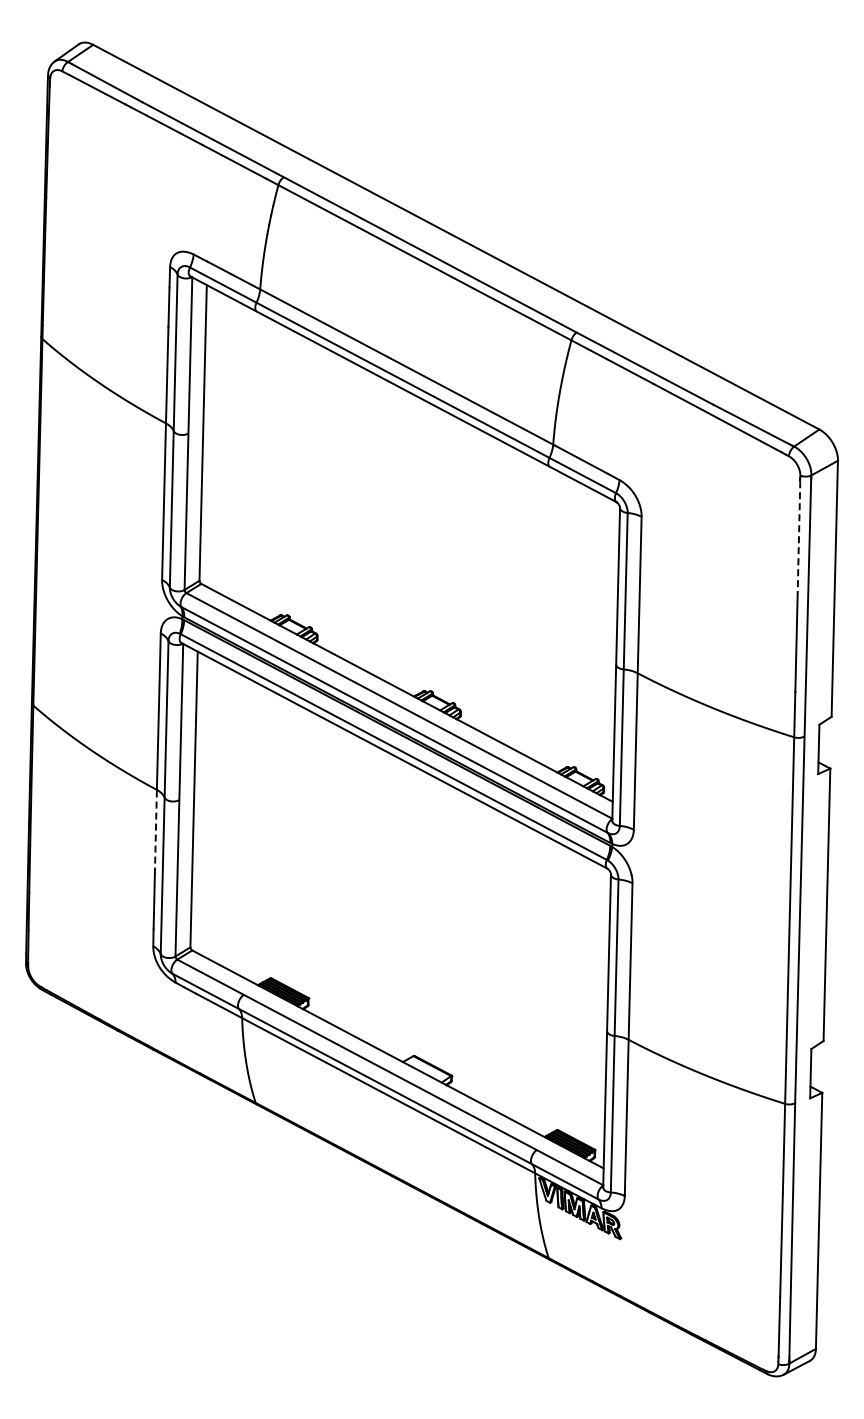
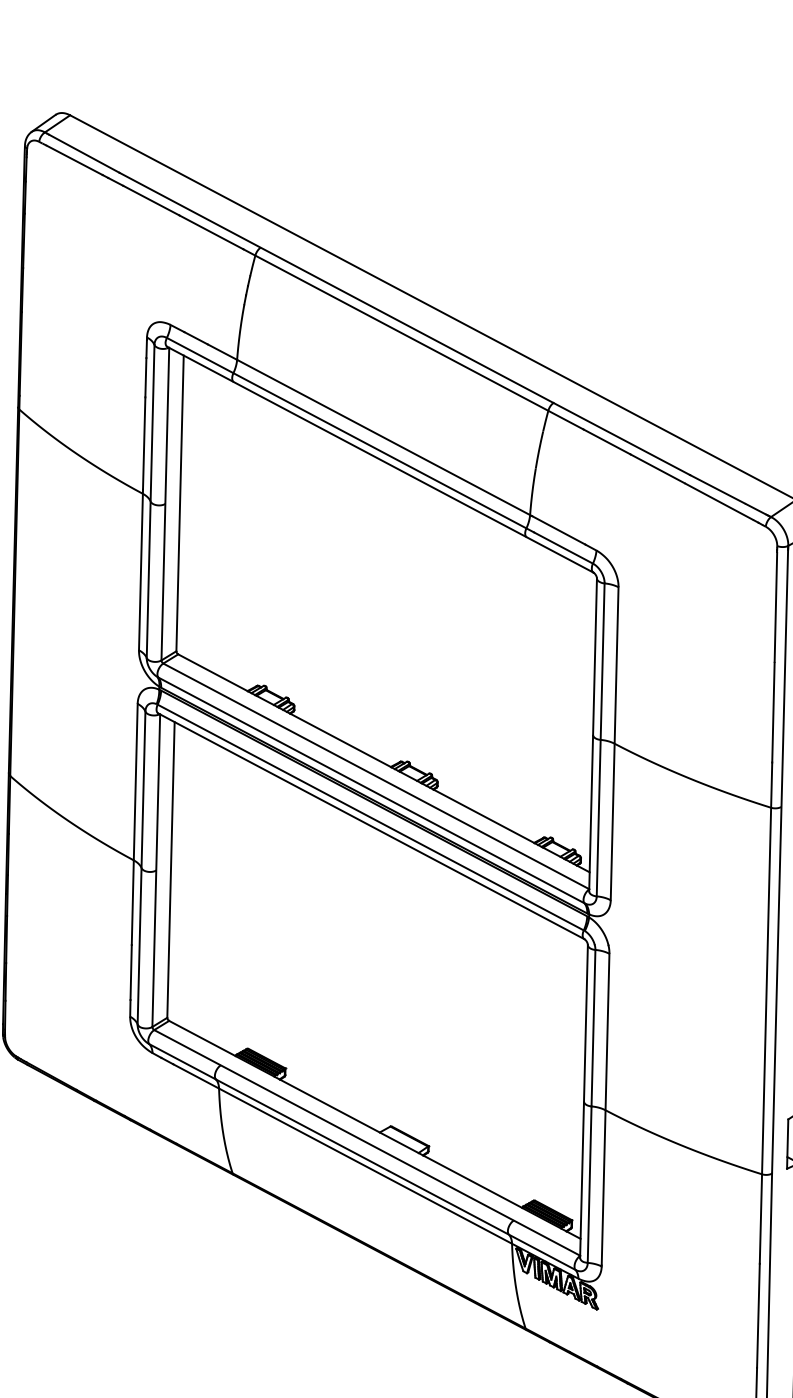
line: (799, 535) -> (776, 605), dashed -> solid
line: (155, 831) -> (132, 901), dashed -> solid

